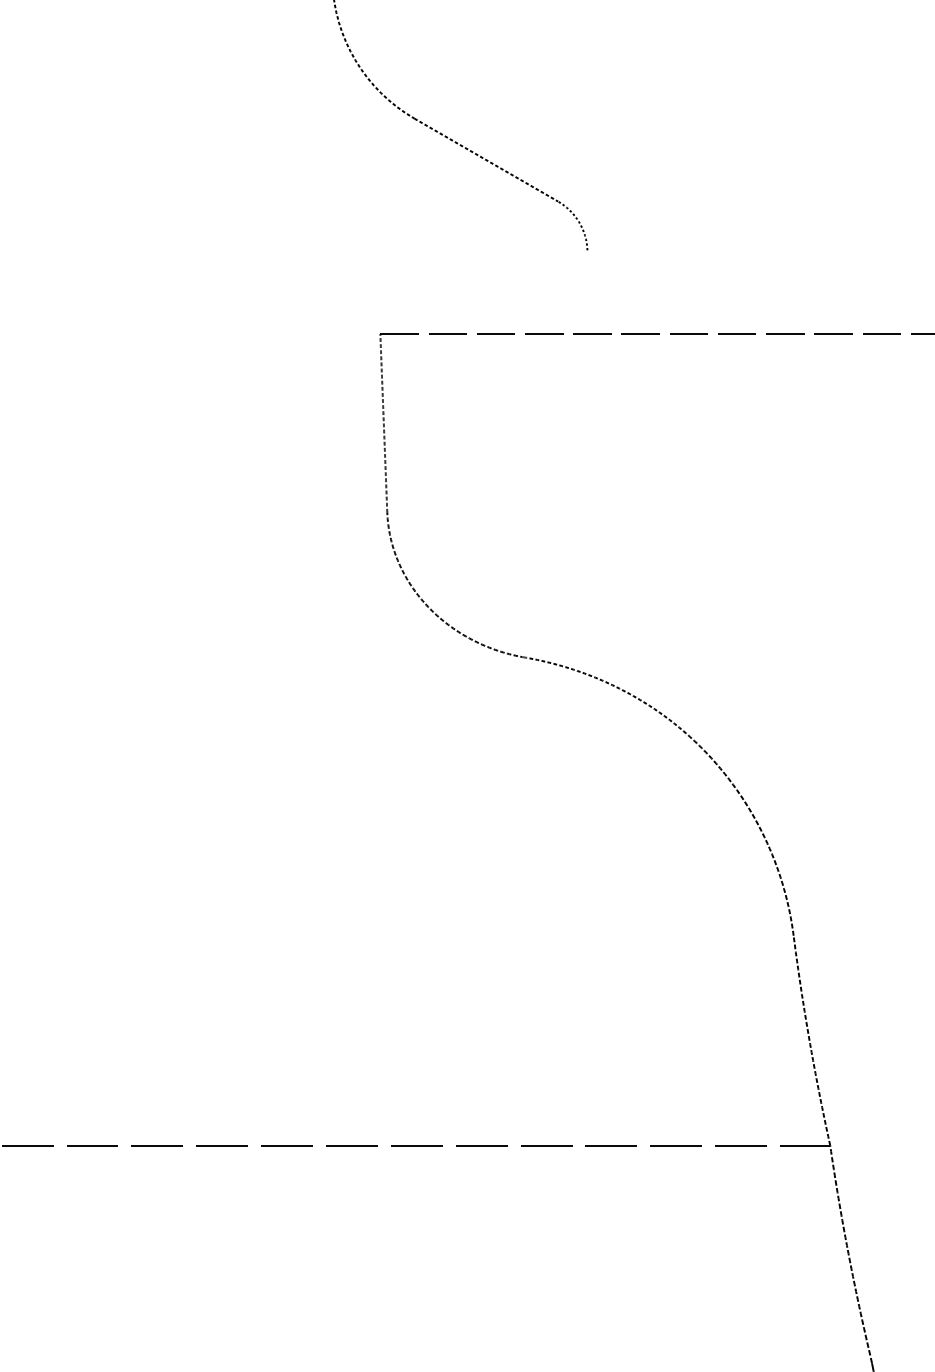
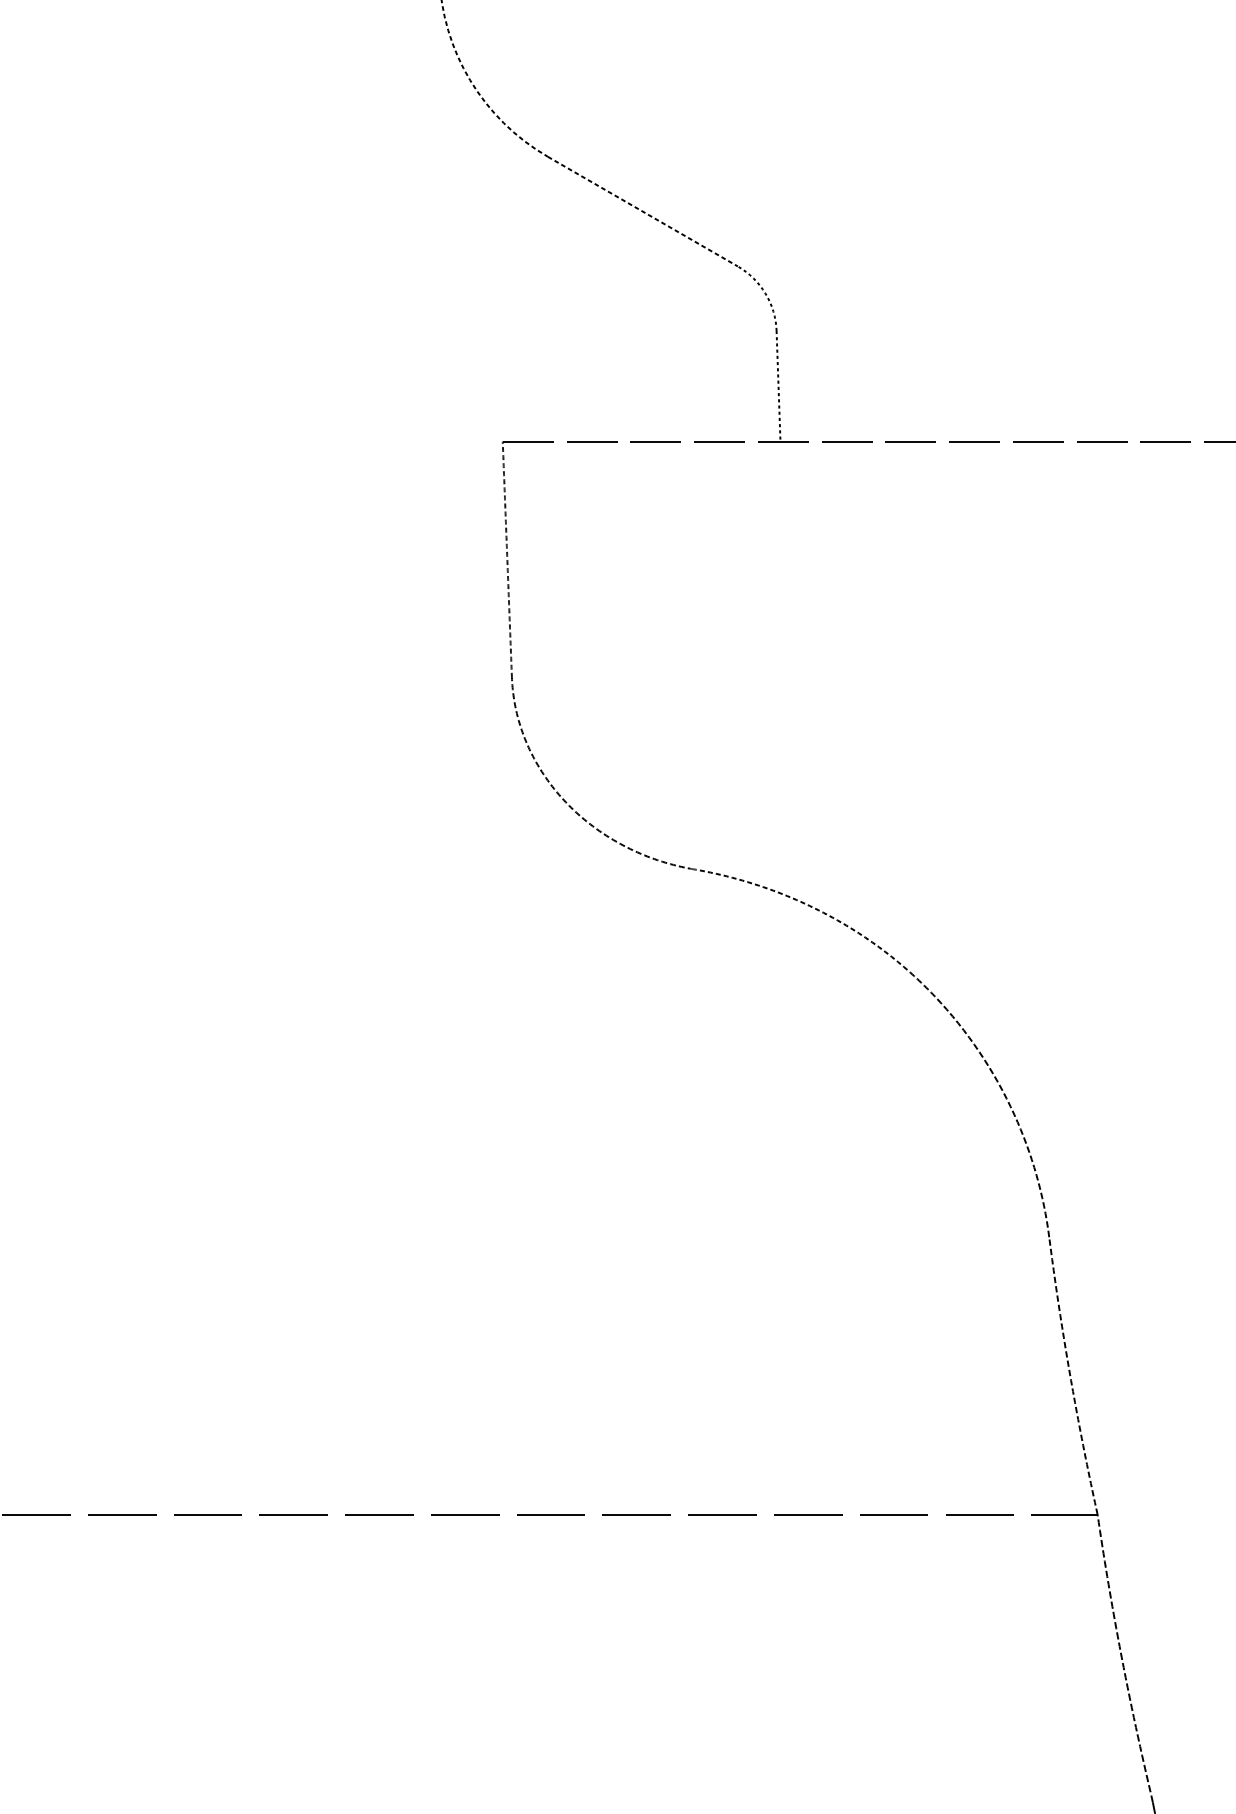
line: (588, 291) -> (778, 385), added

